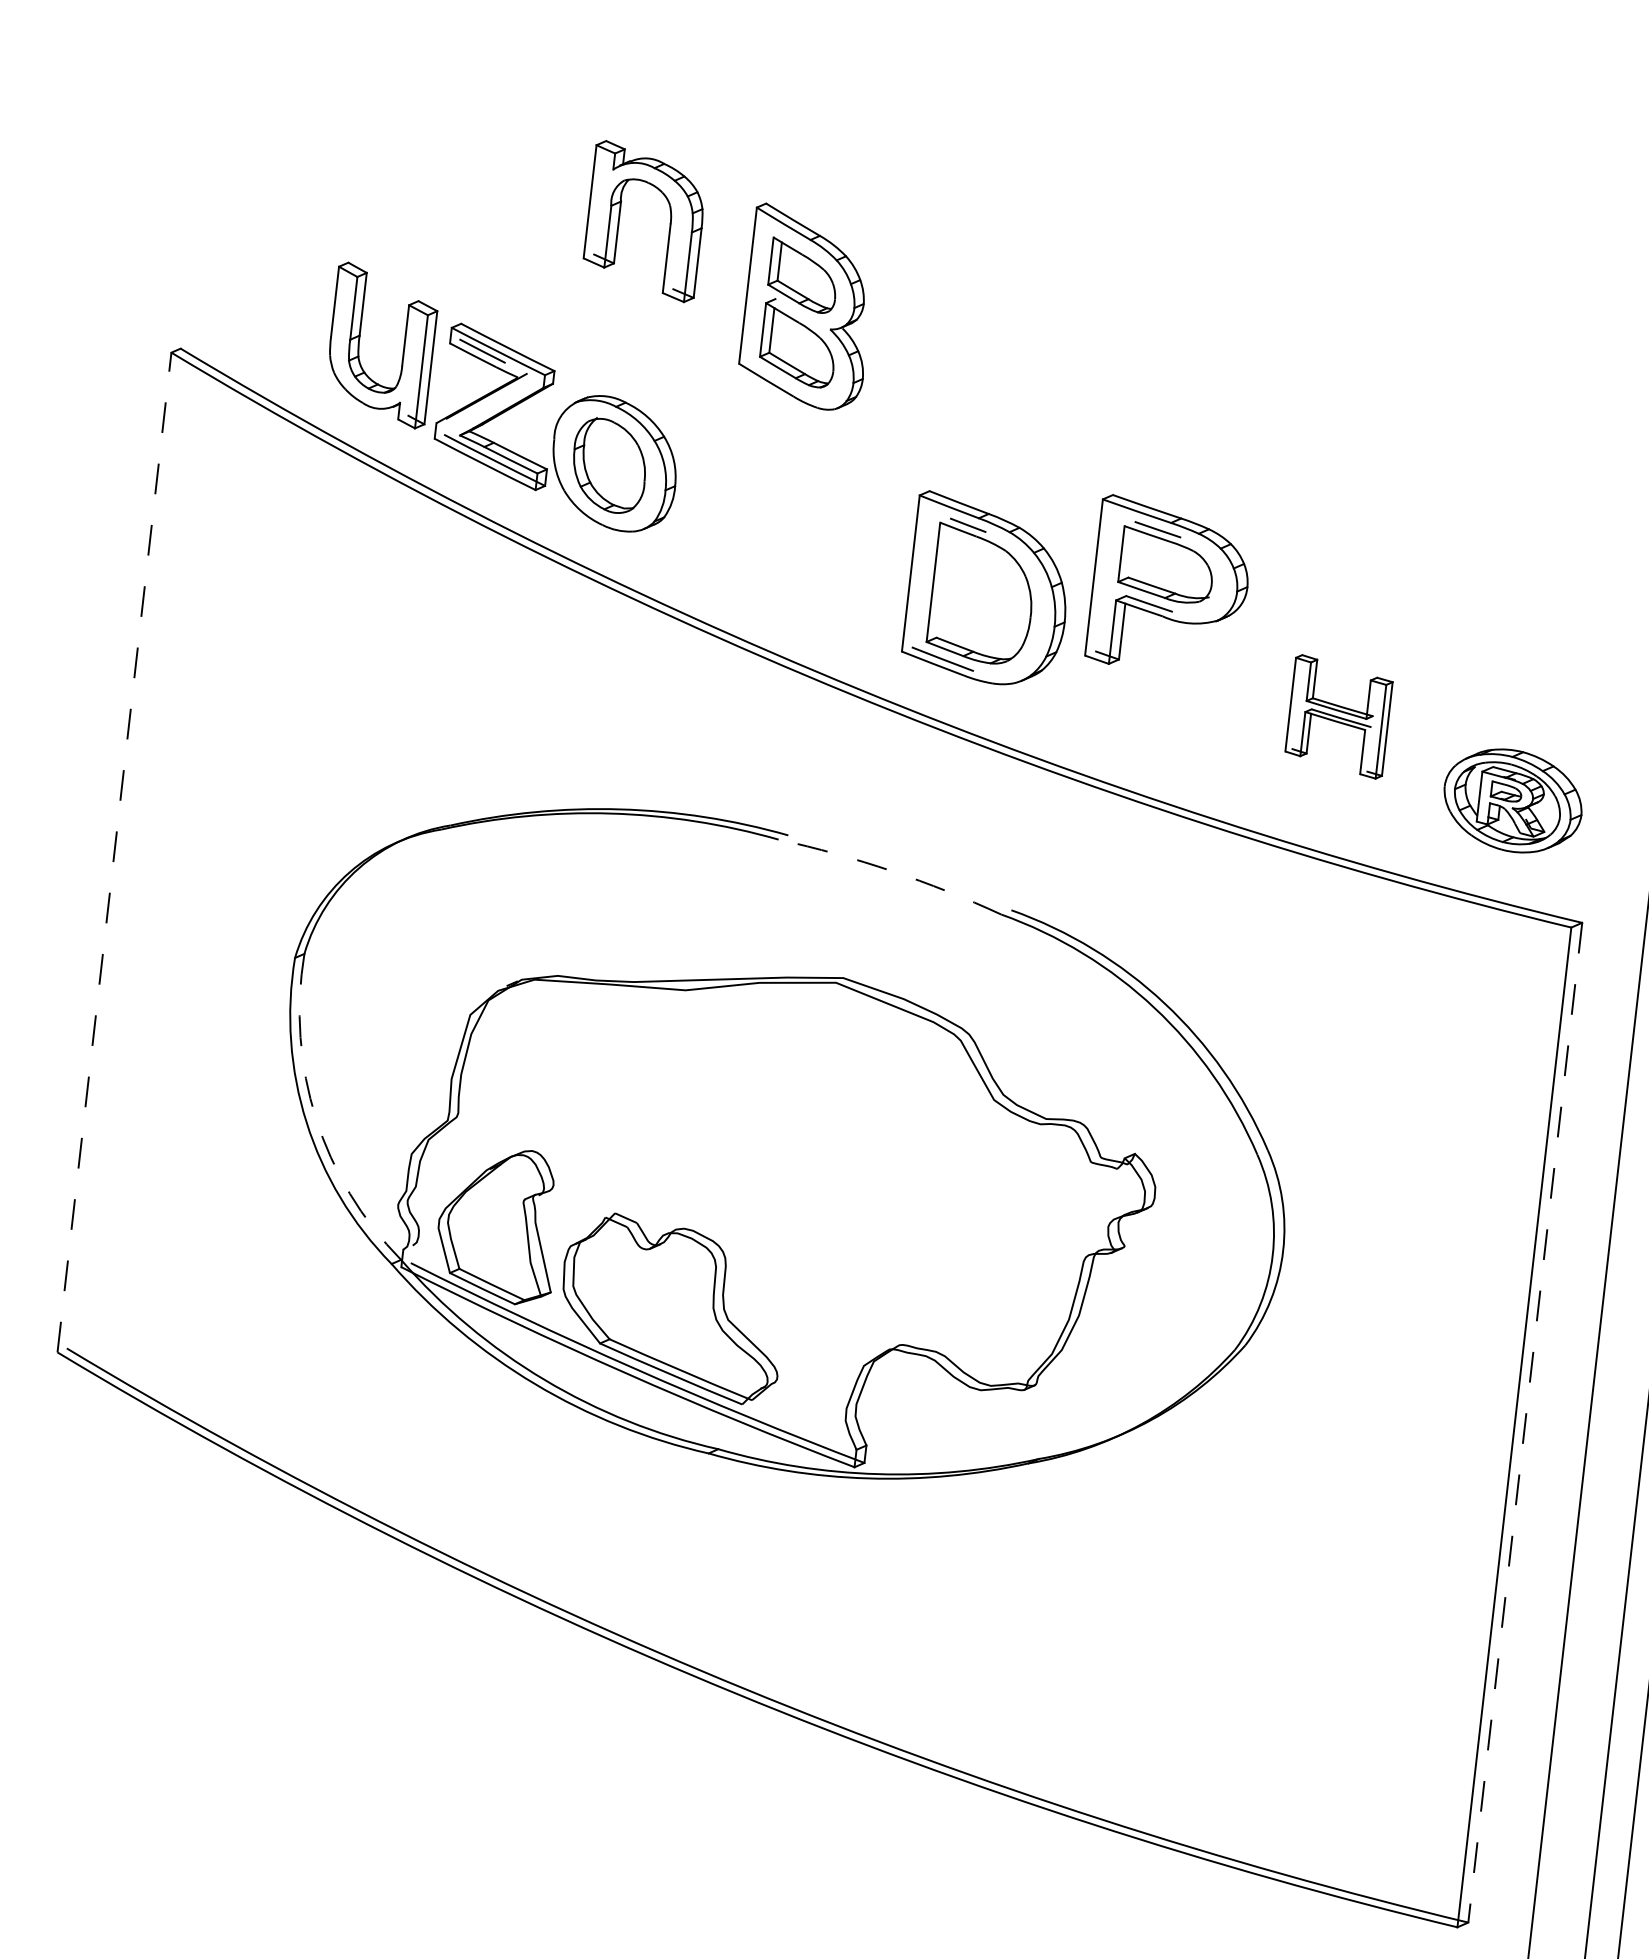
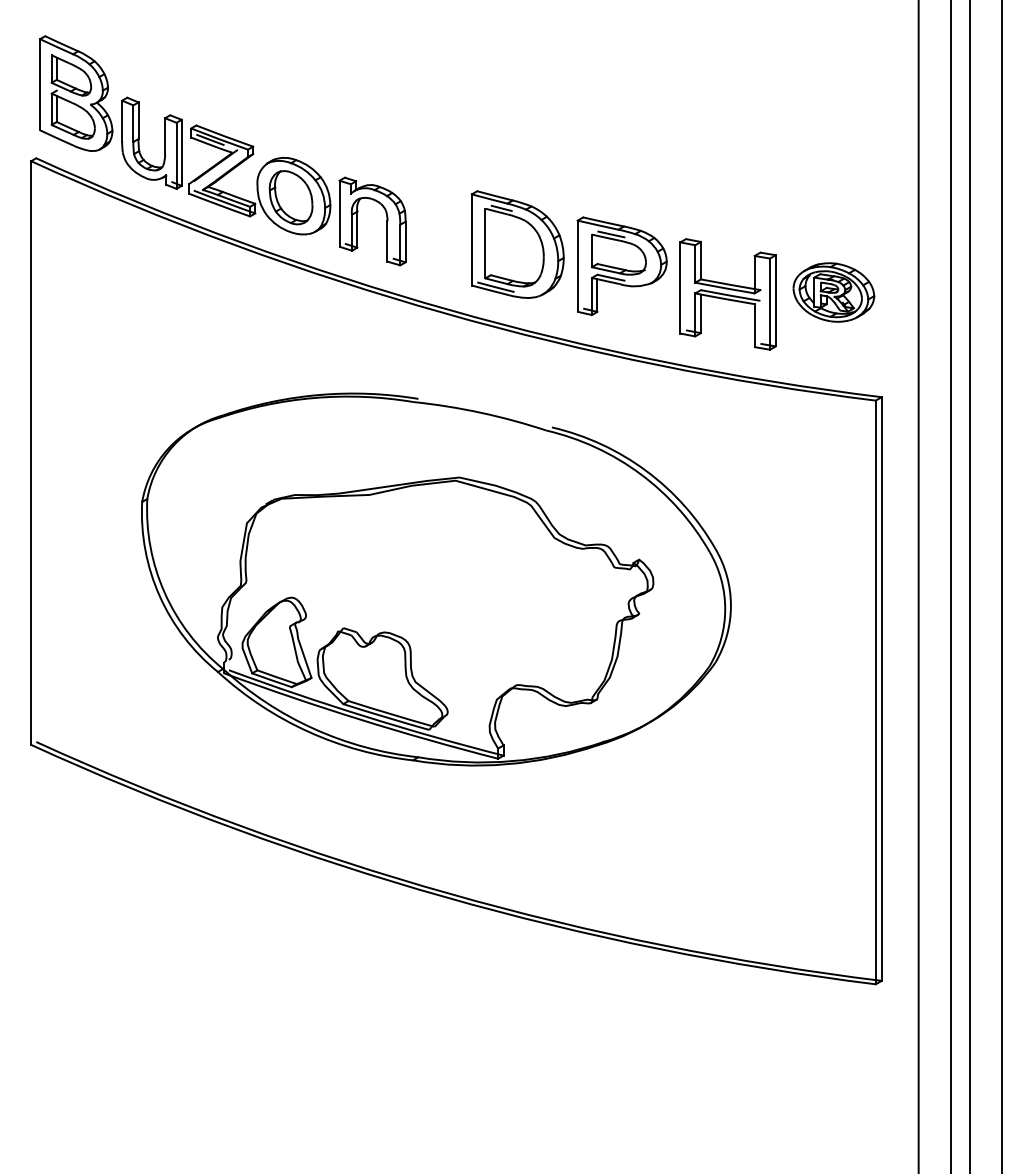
part: (668, 224) -> (386, 221), moved
part: (808, 307) -> (76, 93), moved
part: (1168, 586) -> (621, 266), moved
part: (1338, 716) -> (727, 294), size x1.67
part: (1512, 800) -> (833, 292), moved
line: (114, 853) -> (31, 453), dashed -> solid
arc: (891, 870) -> (480, 412), dashed -> solid
arc: (315, 1119) -> (164, 593), dashed -> solid
line: (1524, 1423) -> (881, 689), dashed -> solid

